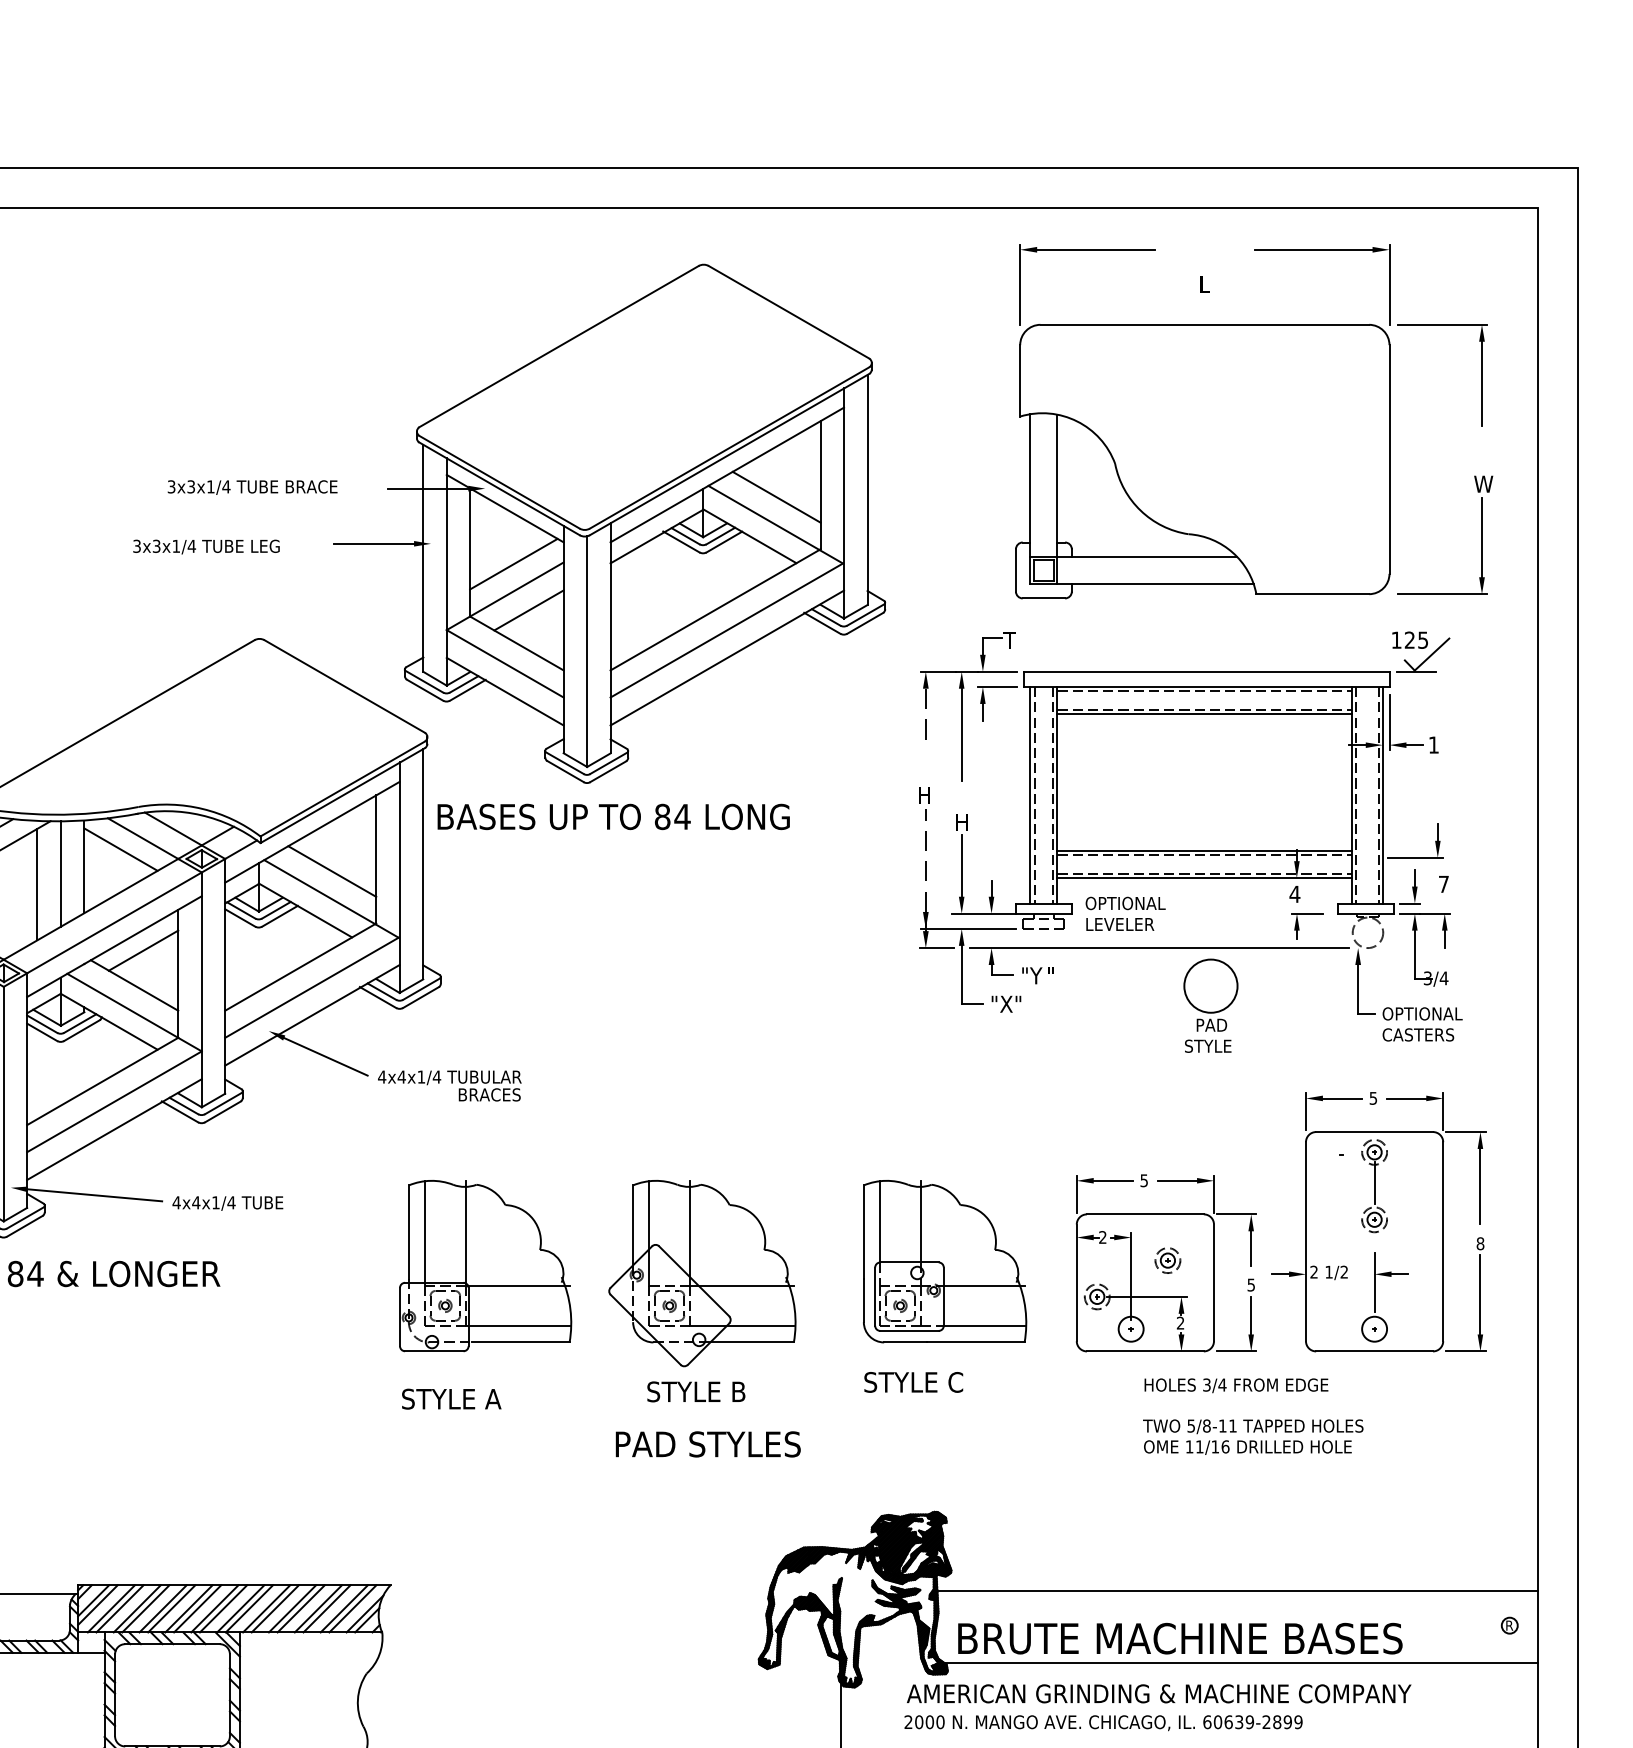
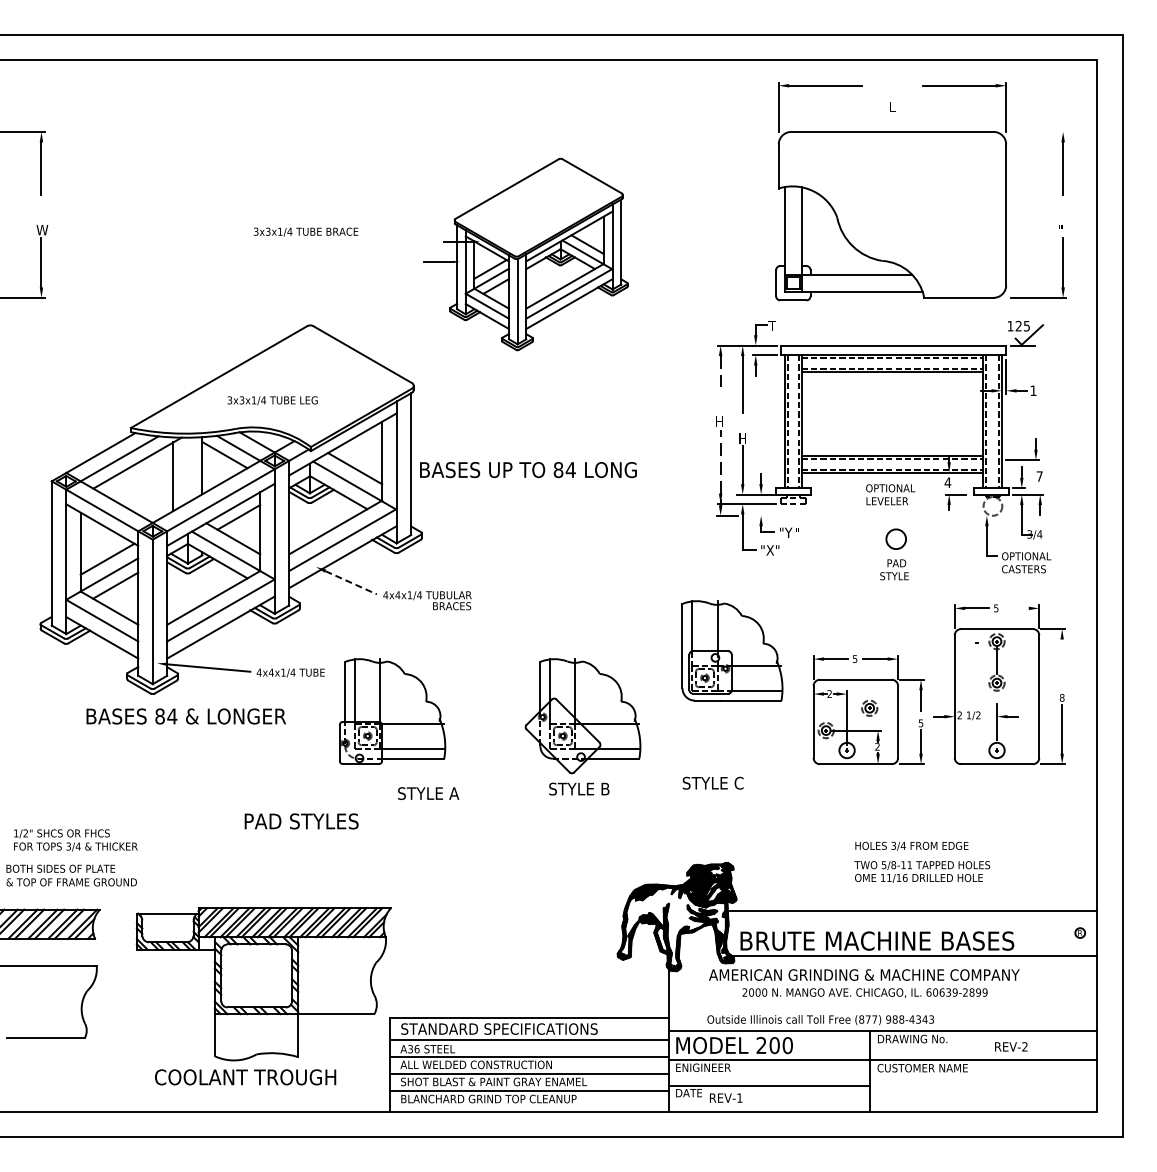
line: (1441, 324) -> (1038, 131), removed
text: (1482, 484) -> (1063, 230), W -> "
part: (608, 523) -> (525, 254), size x0.6
text: (206, 546) -> (272, 400), moved
text: (613, 817) -> (528, 470), moved
line: (60, 872) -> (187, 469), removed
text: (1125, 913) -> (890, 494), moved
line: (1159, 947) -> (864, 515), removed
circle: (1209, 984) -> (895, 538), size x0.6
line: (326, 1056) -> (351, 582), solid -> dashed
line: (1406, 1098) -> (1016, 608), removed
line: (1480, 1186) -> (1062, 662), removed
part: (945, 1261) -> (732, 650), moved
part: (485, 1265) -> (392, 711), moved
text: (1235, 1384) -> (911, 845), moved
text: (1253, 1436) -> (922, 871), moved
text: (708, 1444) -> (301, 821), moved
text: (1102, 1722) -> (864, 992), moved

